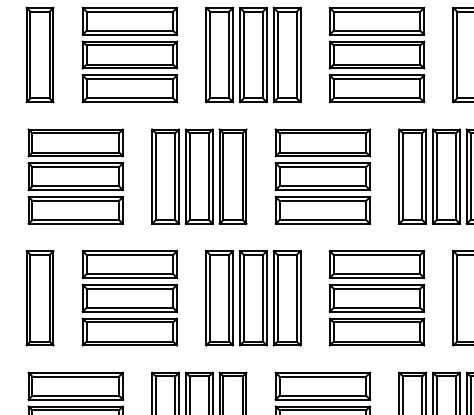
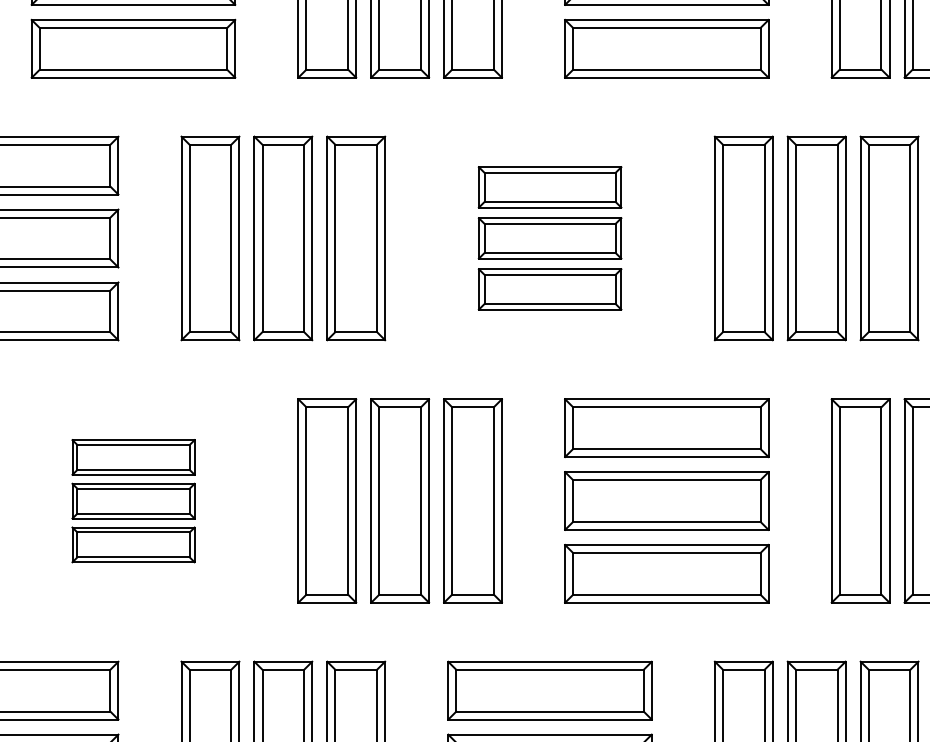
part: (322, 176) -> (549, 238), size x0.7
part: (129, 298) -> (132, 501), size x0.6

